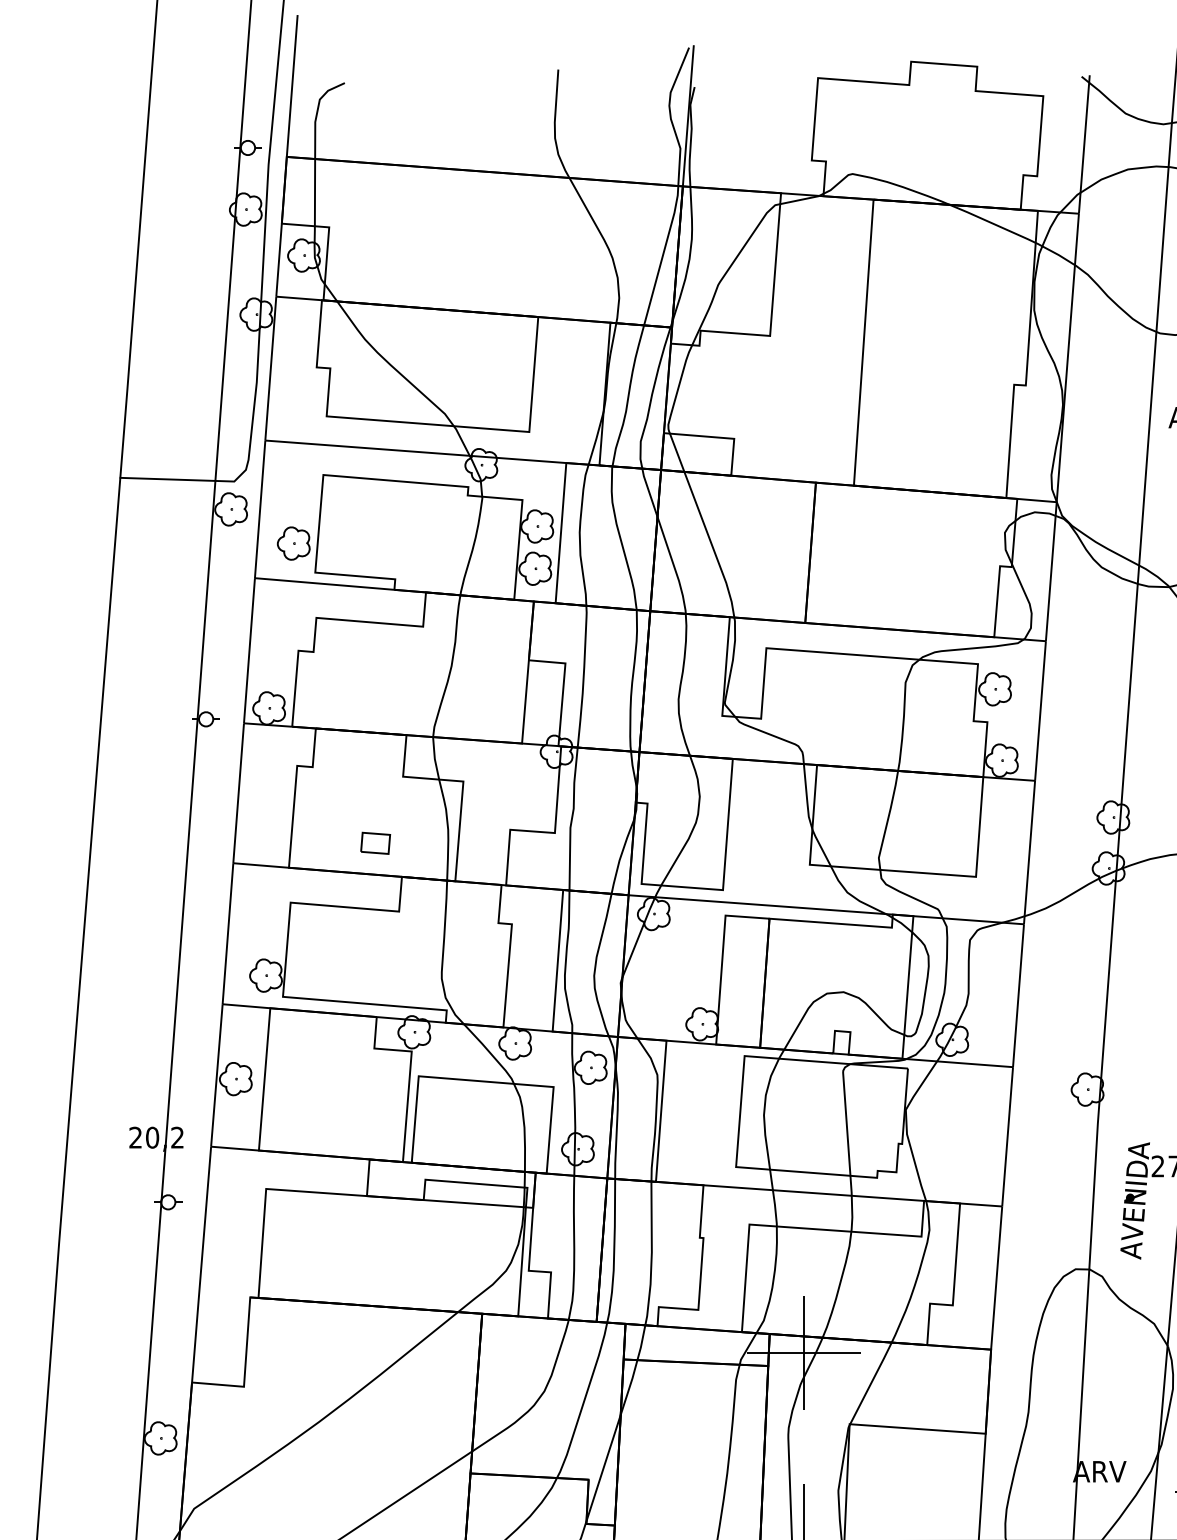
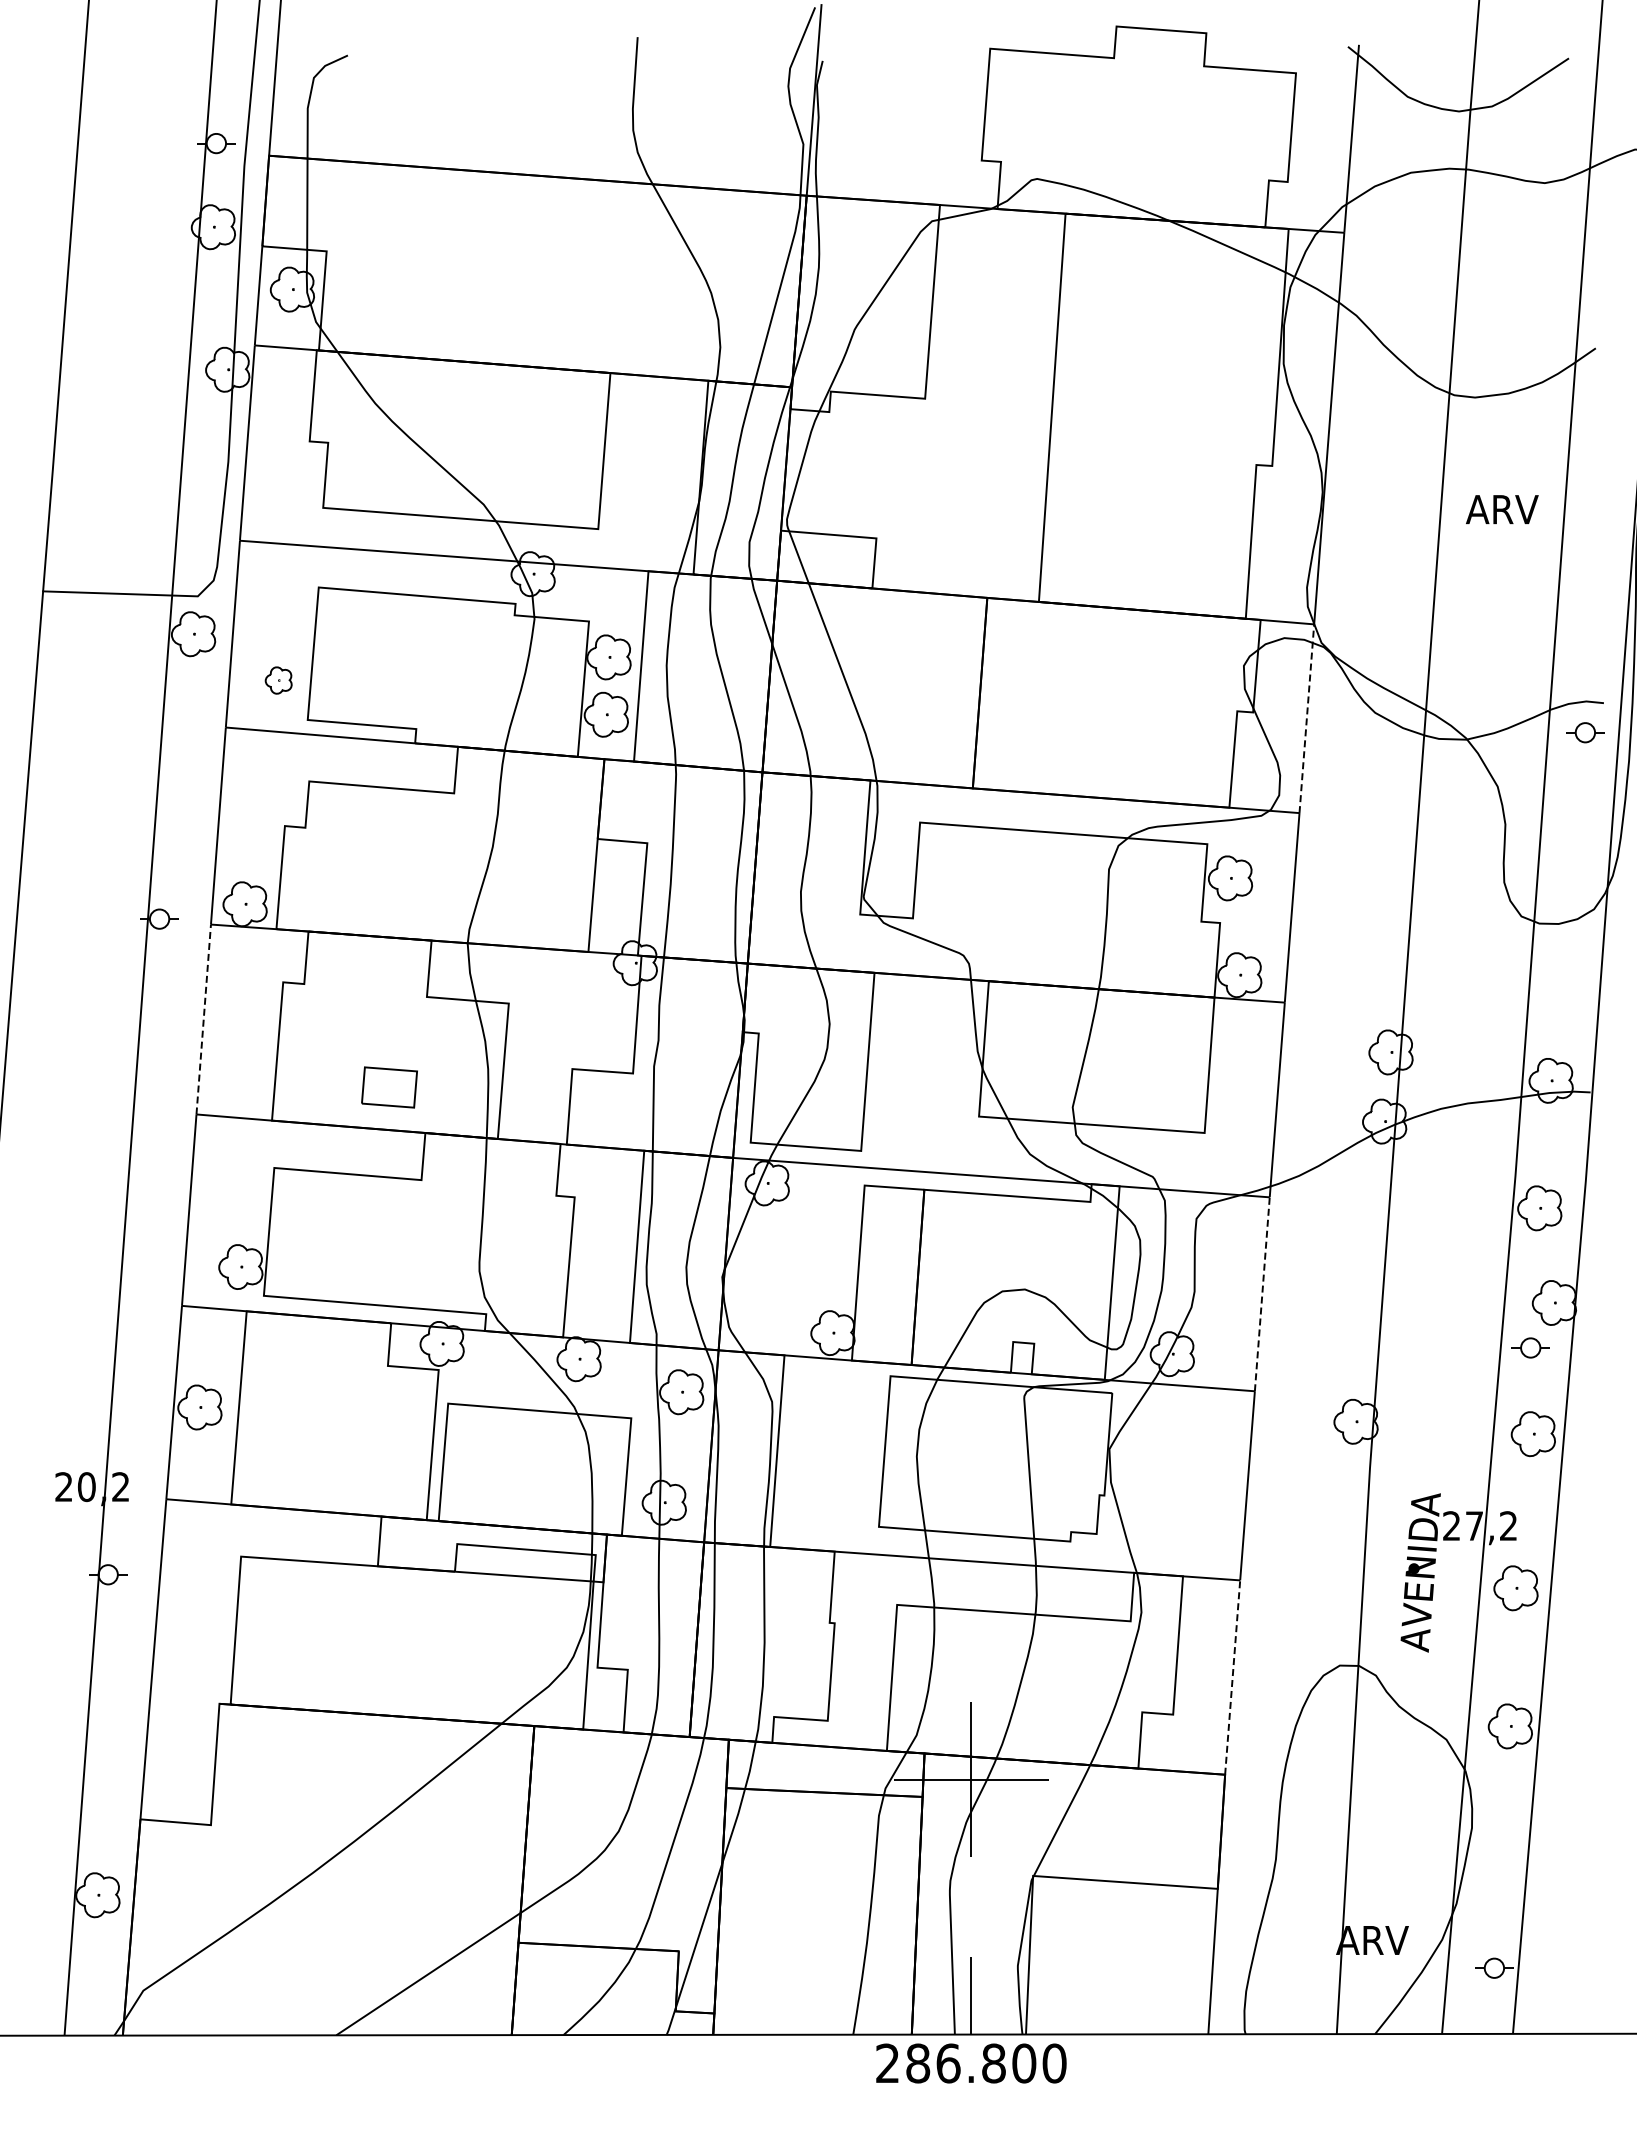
part: (293, 543) -> (278, 680), size x0.6
line: (1051, 571) -> (1306, 718), solid -> dashed
line: (238, 793) -> (203, 1019), solid -> dashed
part: (375, 843) -> (389, 1087), size x1.4
line: (1018, 995) -> (1262, 1293), solid -> dashed
line: (996, 1278) -> (1232, 1677), solid -> dashed

